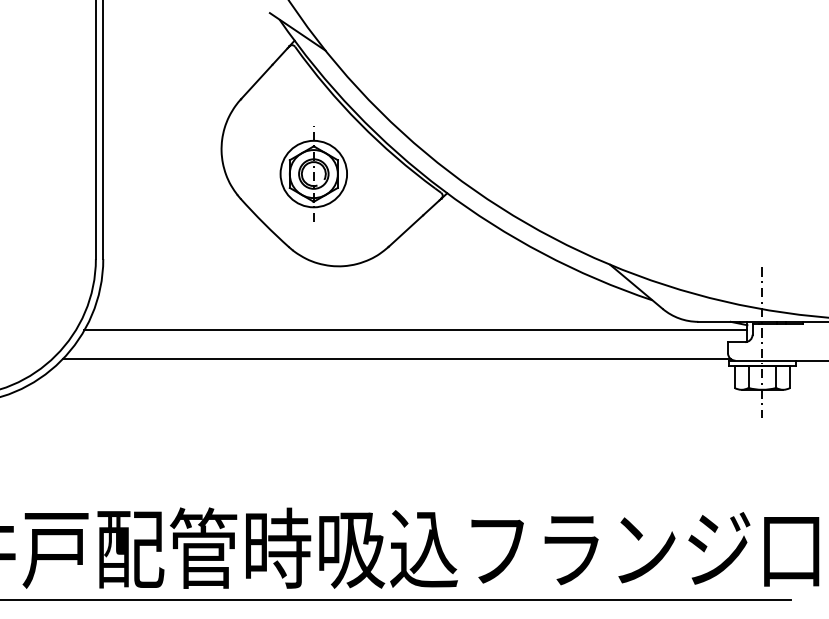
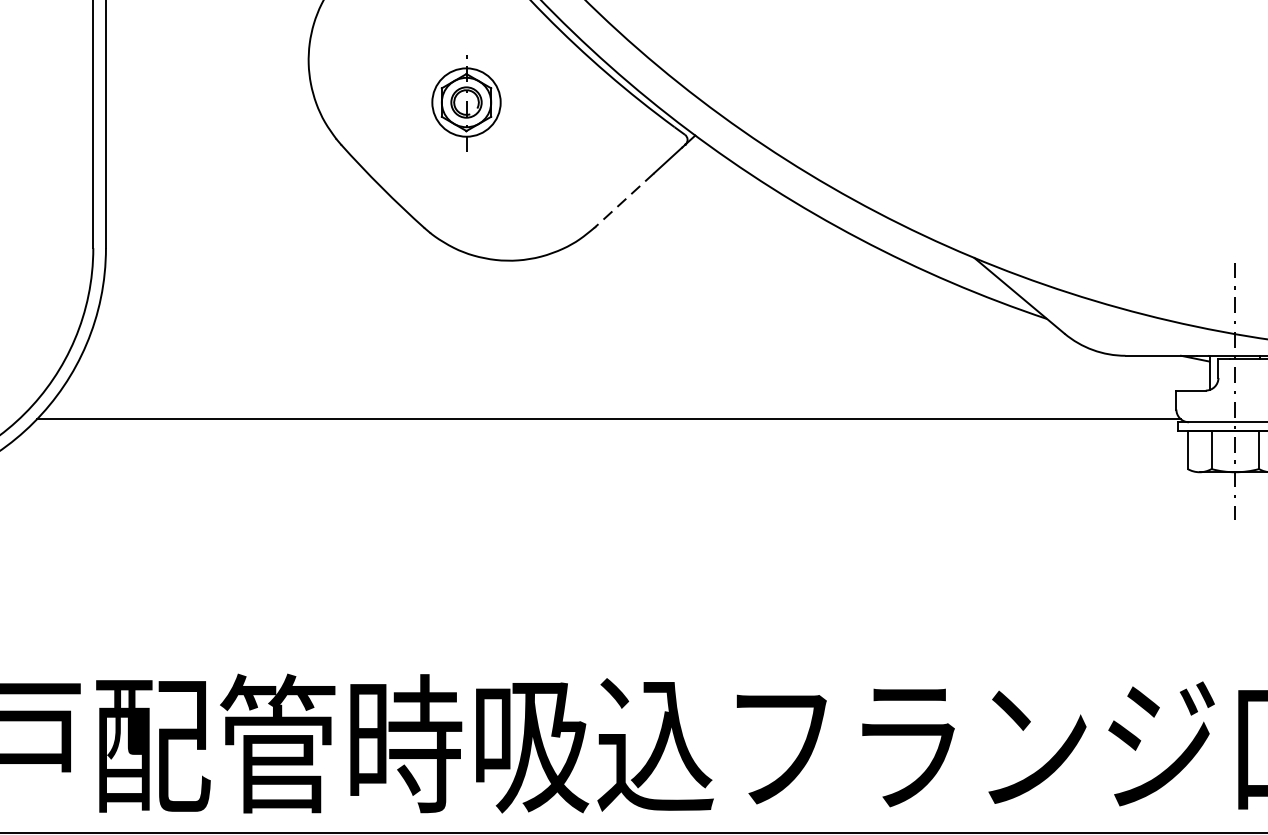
part: (313, 173) -> (466, 101), size x0.6
line: (405, 231) -> (623, 200), solid -> dashed
line: (415, 330) -> (640, 370), removed

